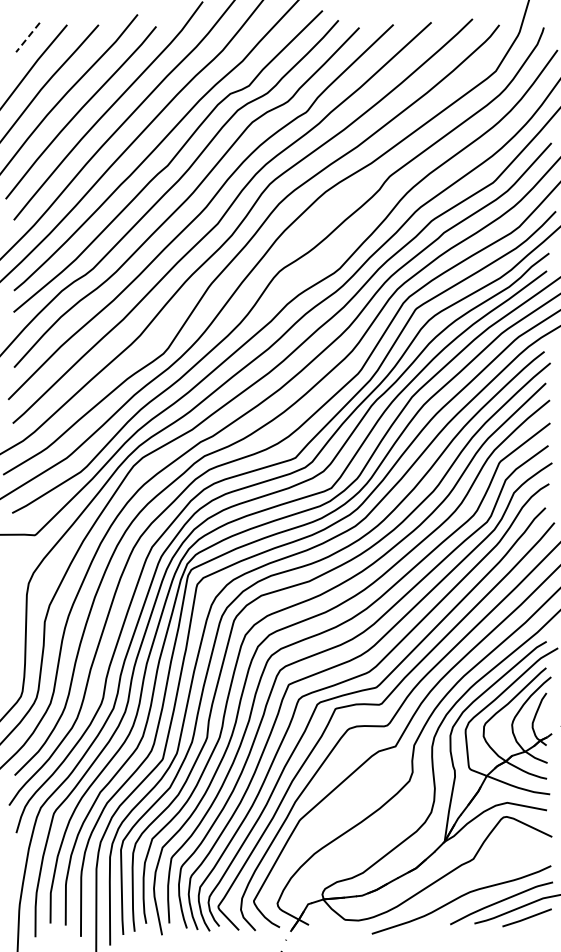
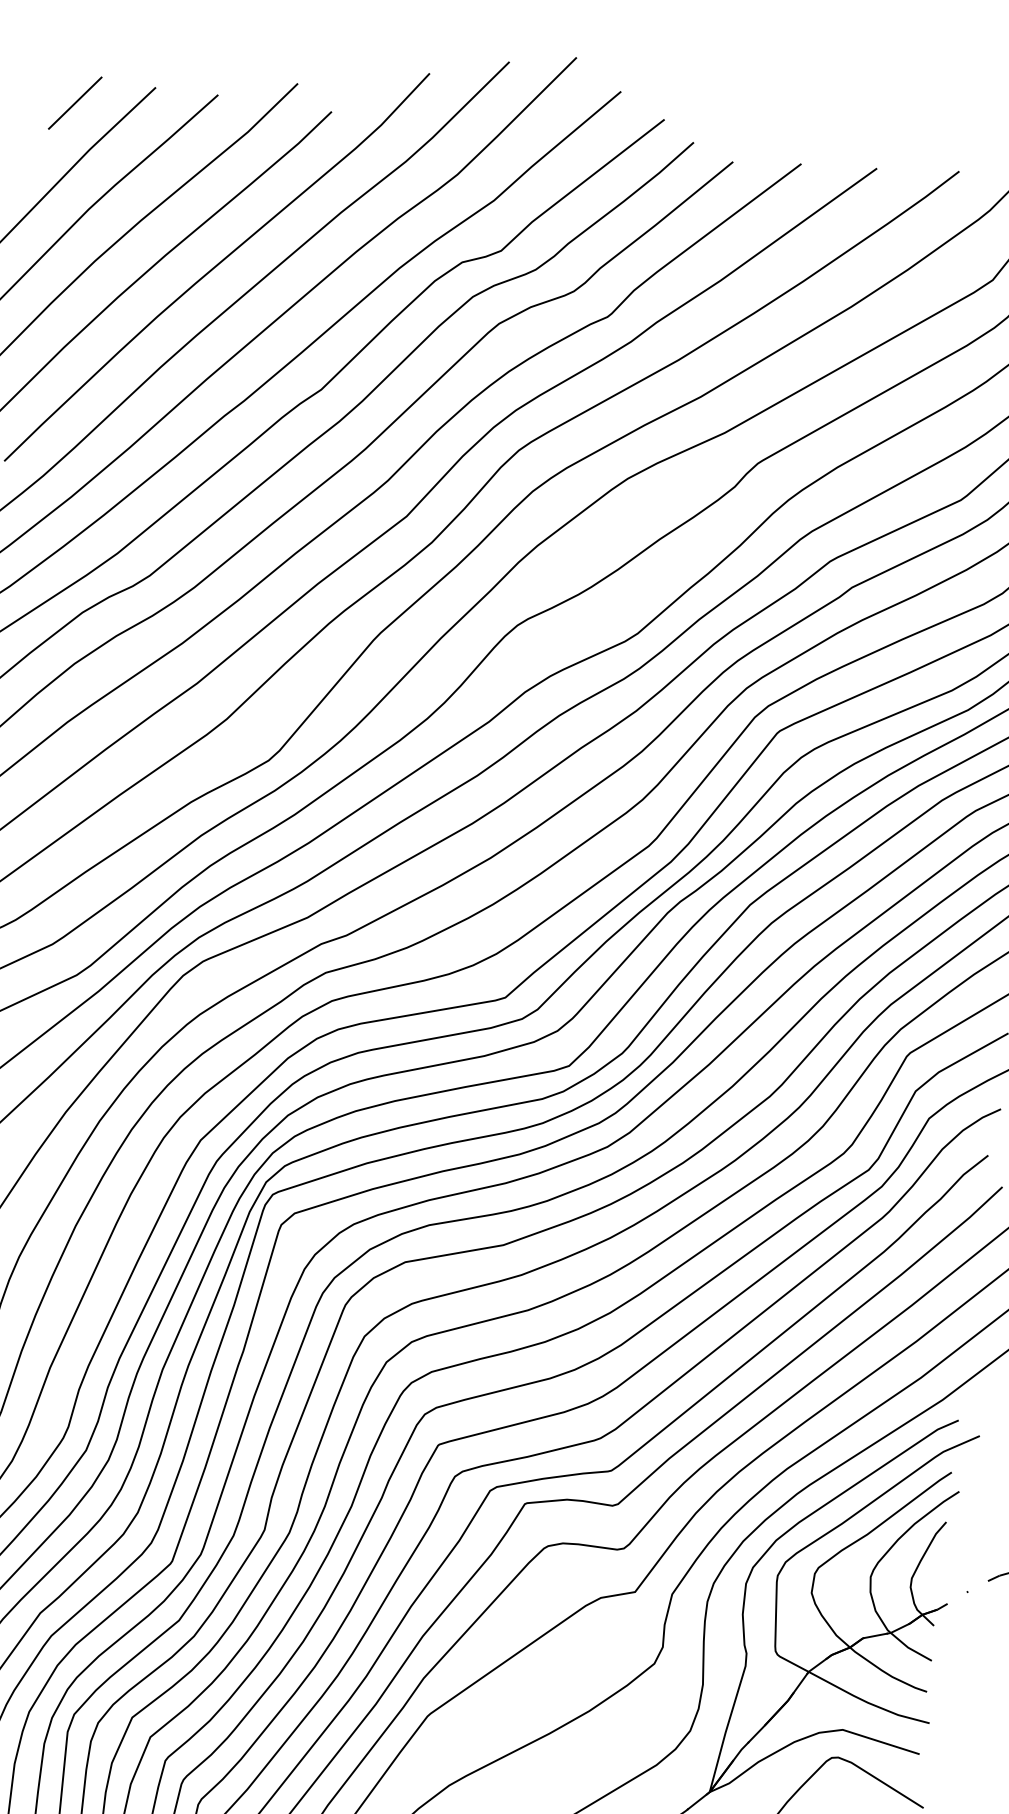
line: (28, 37) -> (76, 103), dashed -> solid

